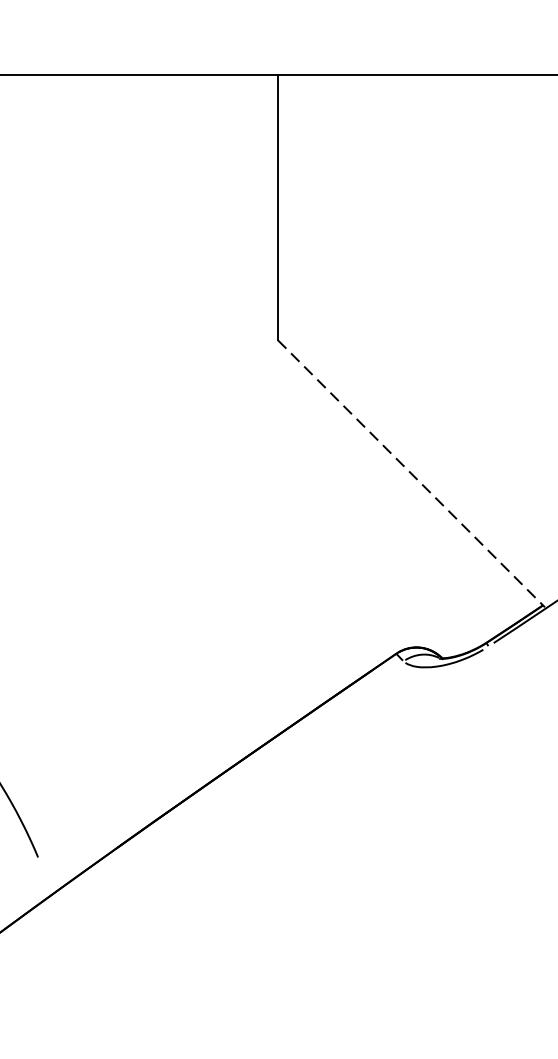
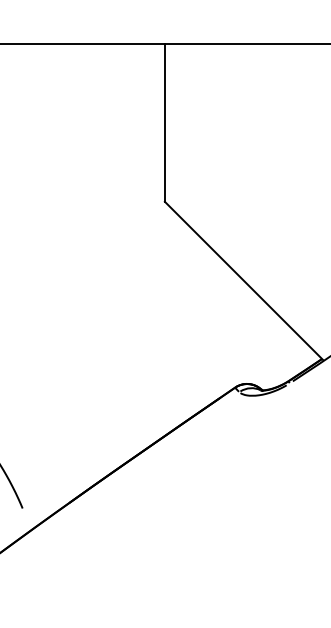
line: (412, 473) -> (244, 280), dashed -> solid

